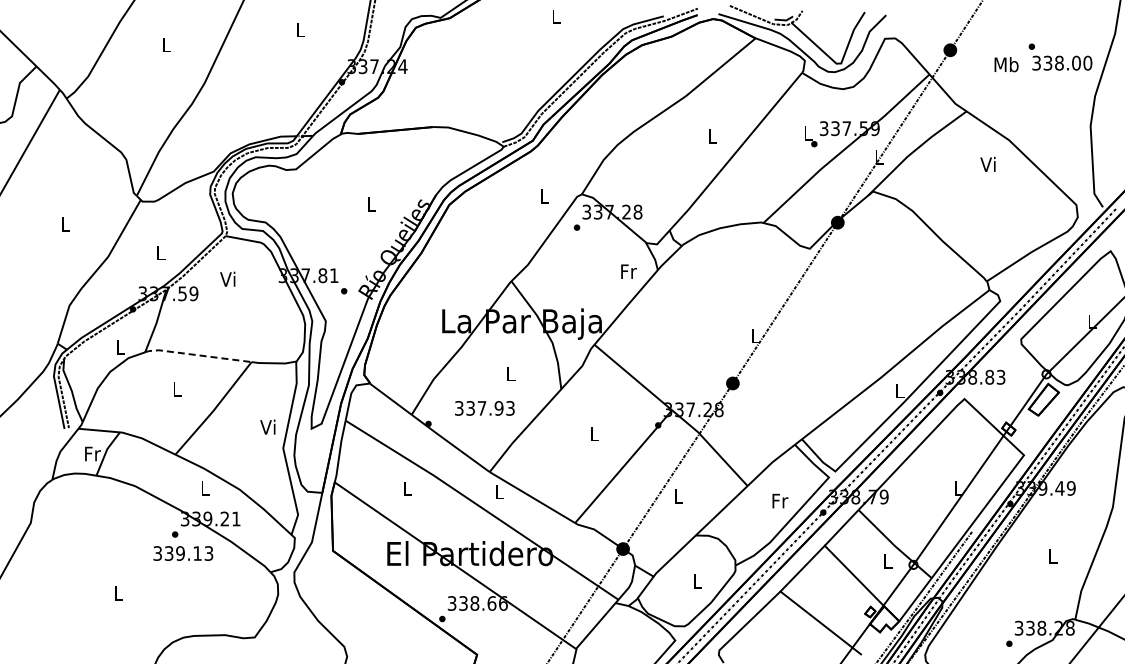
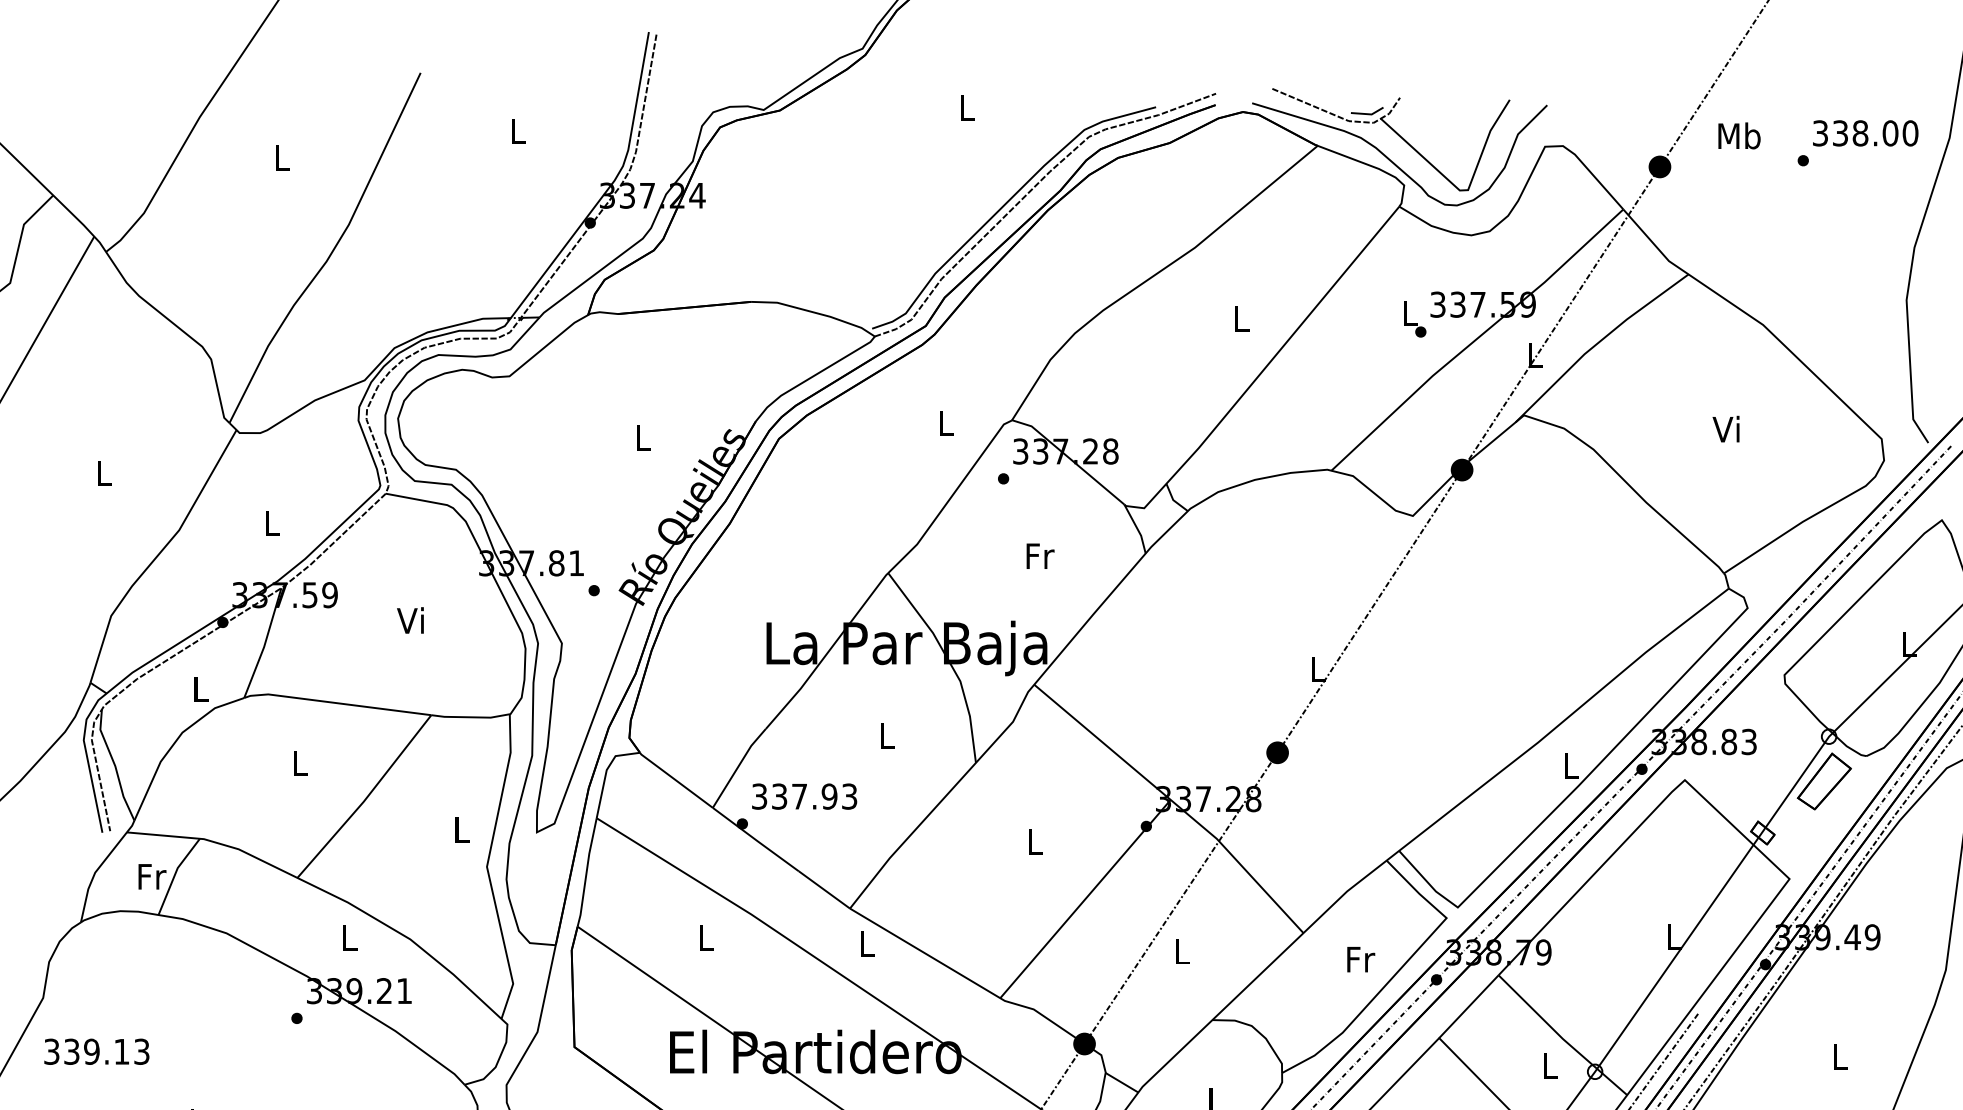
text: (1062, 62) -> (1865, 132), moved
text: (1006, 64) -> (1739, 135), moved
text: (987, 163) -> (1725, 427), moved
text: (628, 271) -> (1039, 555), moved
text: (227, 278) -> (410, 619), moved
line: (197, 355) -> (336, 703), dashed -> solid
text: (484, 408) -> (803, 796), moved
text: (267, 426) -> (459, 828), Vi -> L
text: (183, 553) -> (97, 1051), moved

